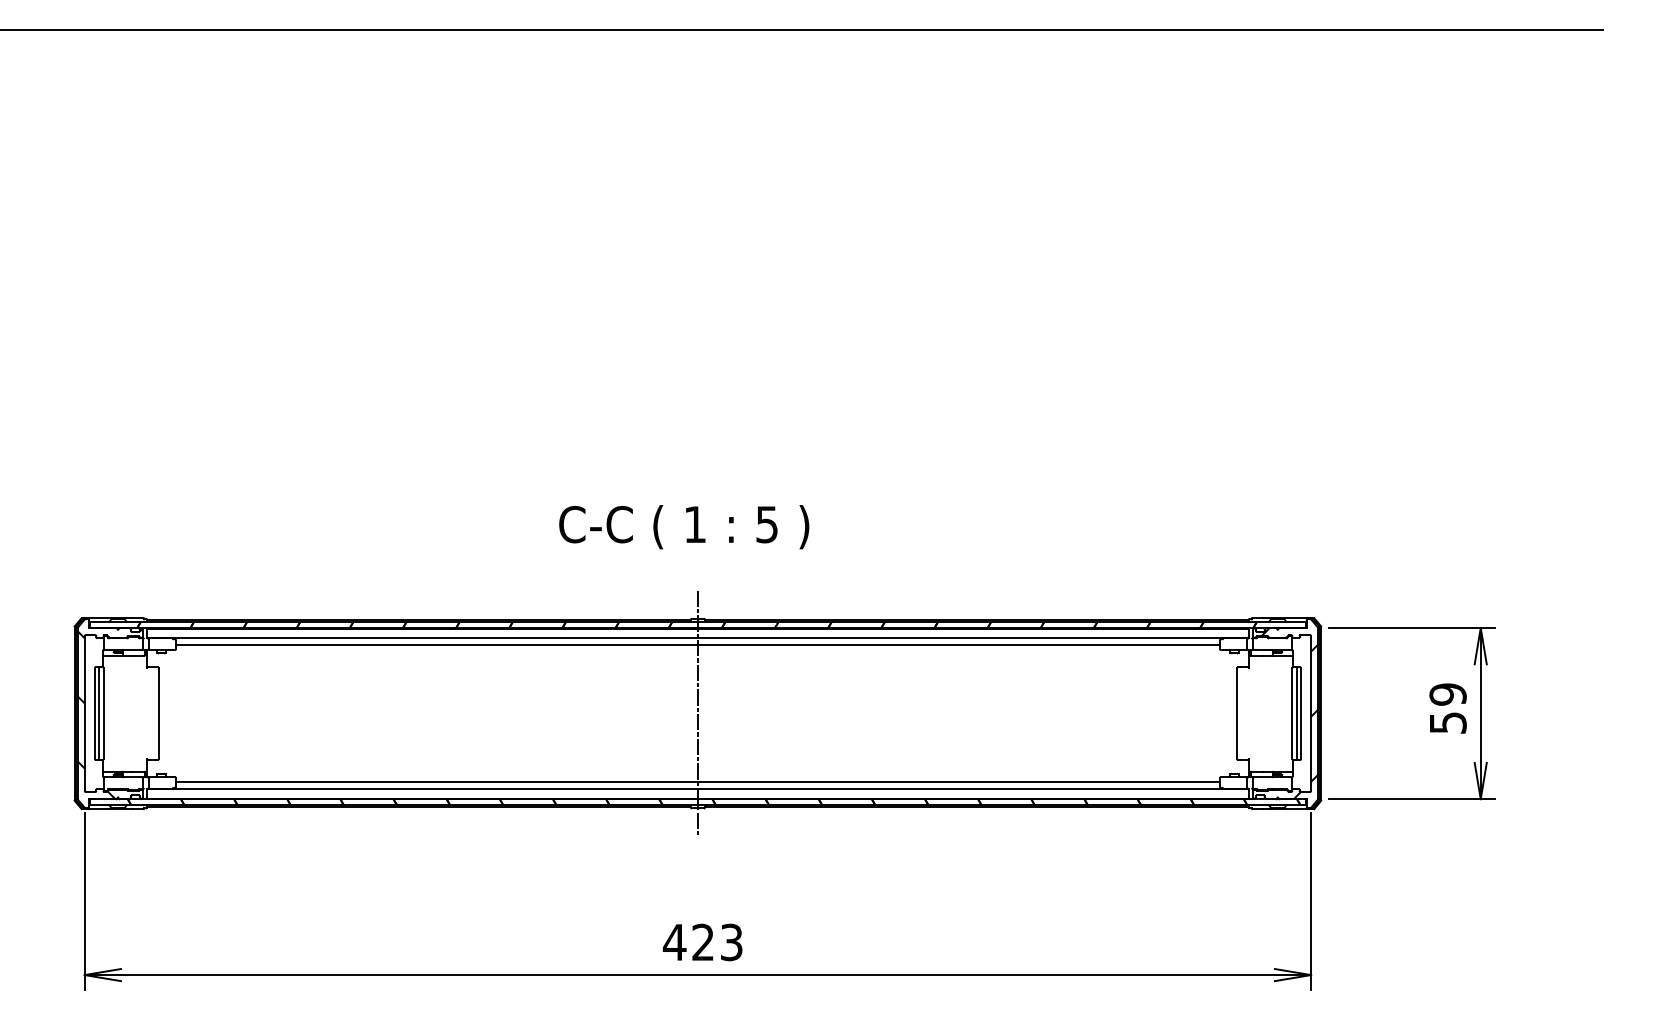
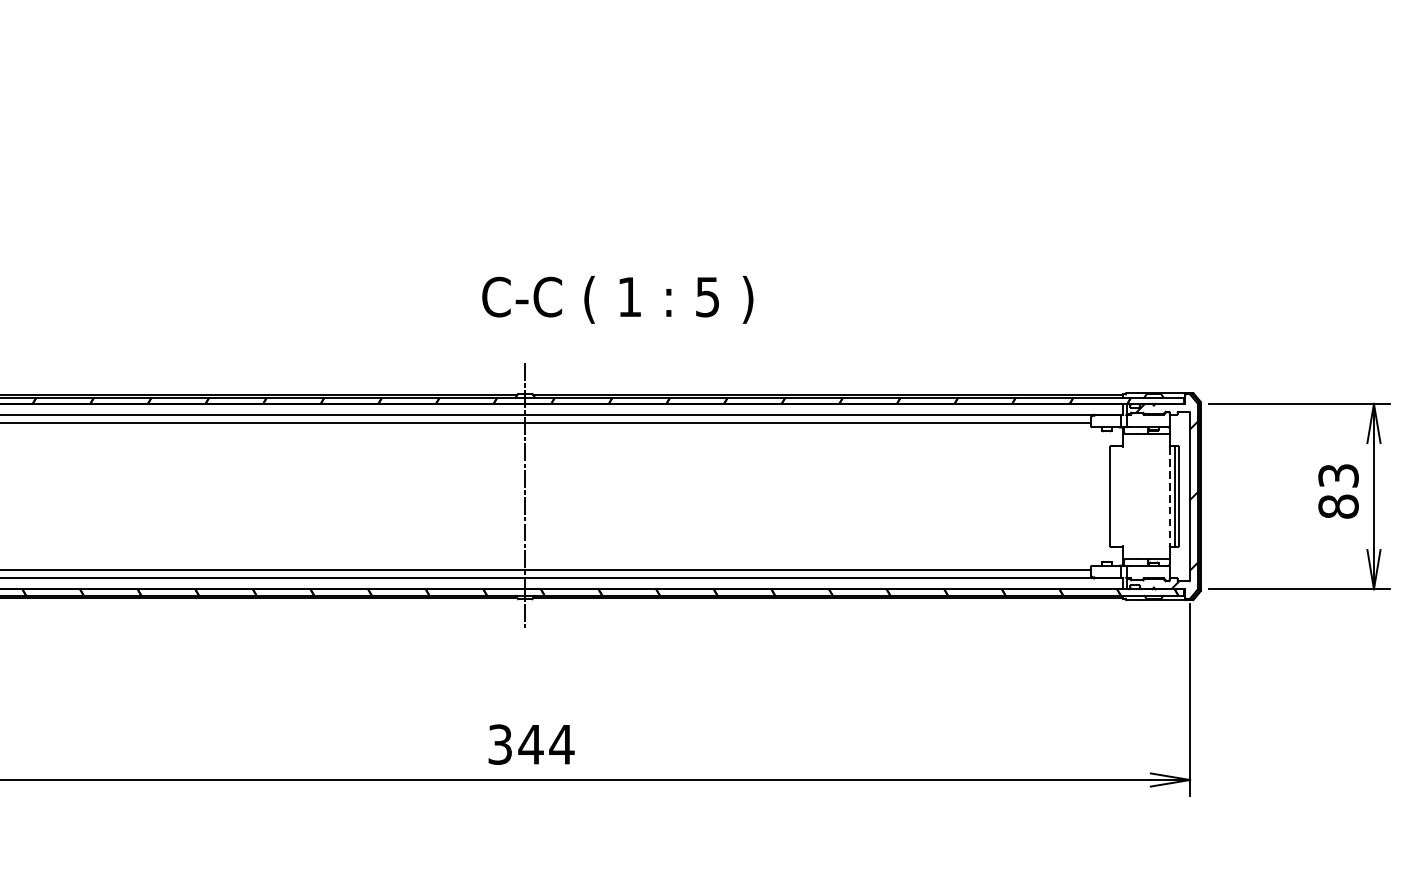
text: (684, 527) -> (618, 300), moved
text: (1447, 708) -> (1337, 491), 59 -> 83
line: (1292, 713) -> (1169, 496), solid -> dashed
text: (702, 942) -> (530, 744), 423 -> 344

